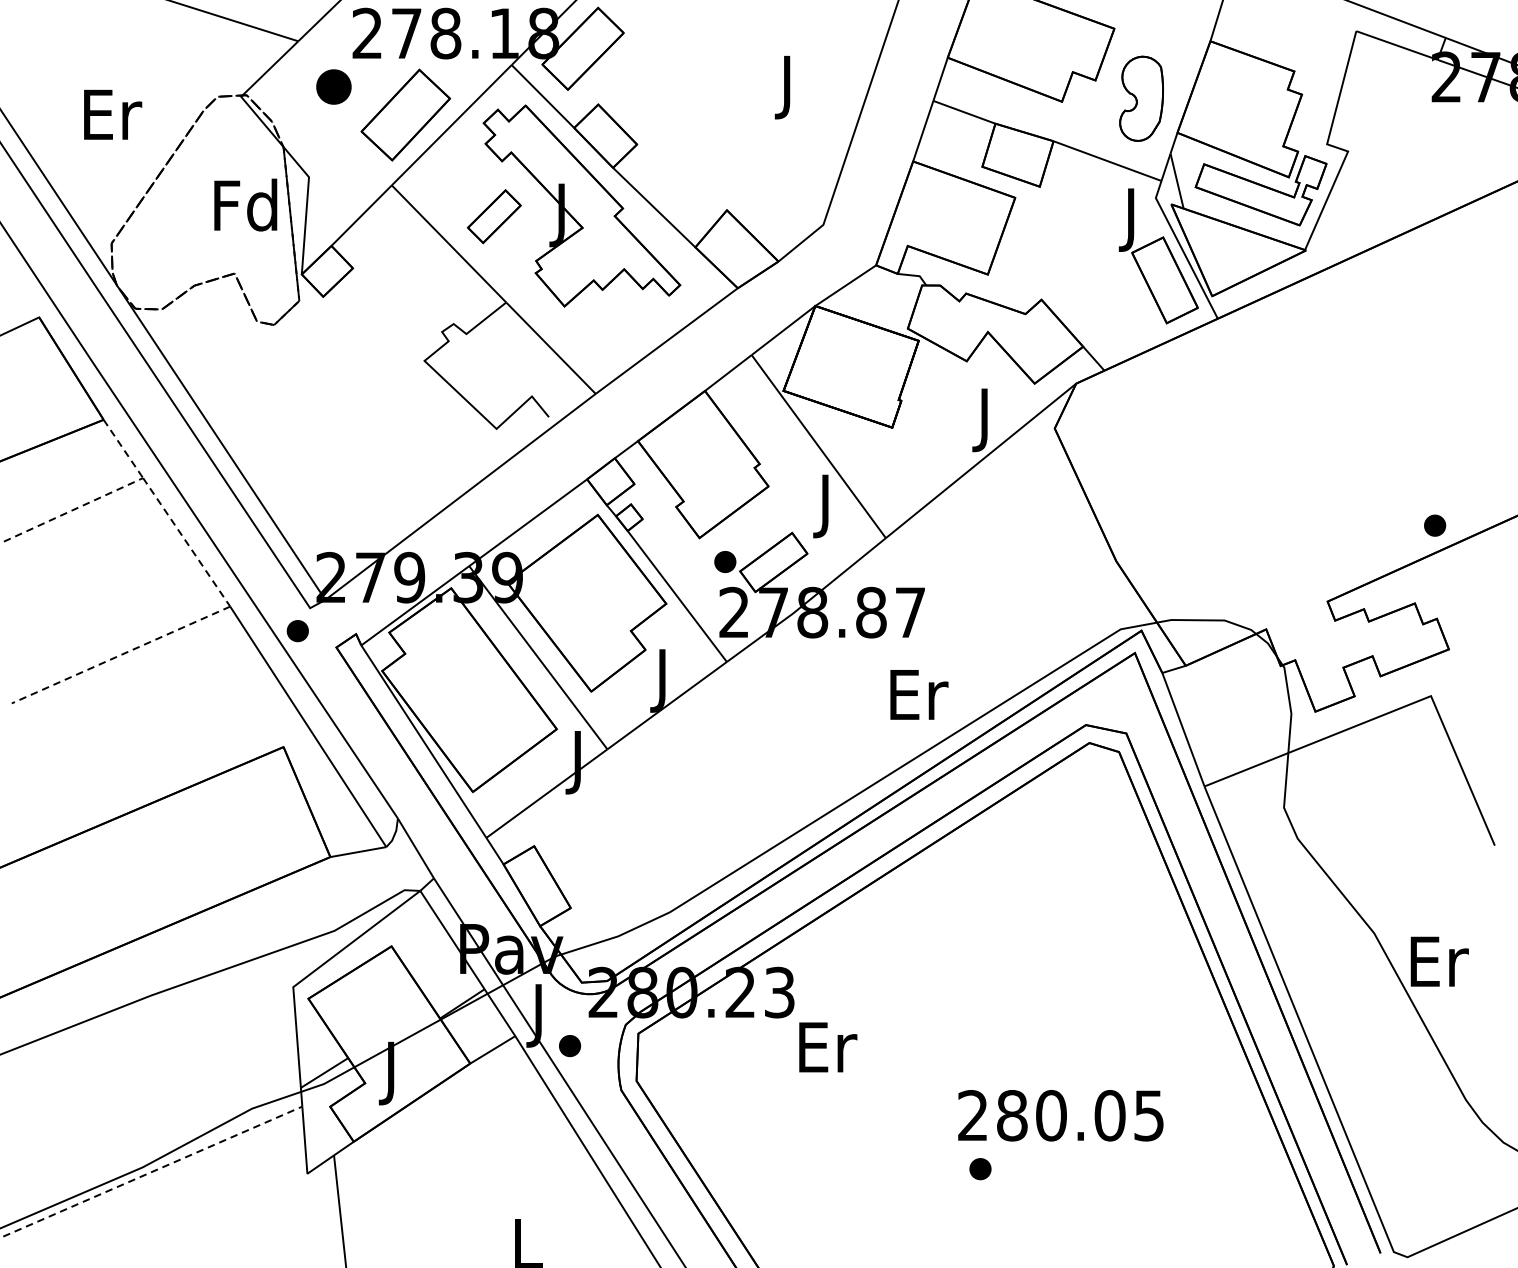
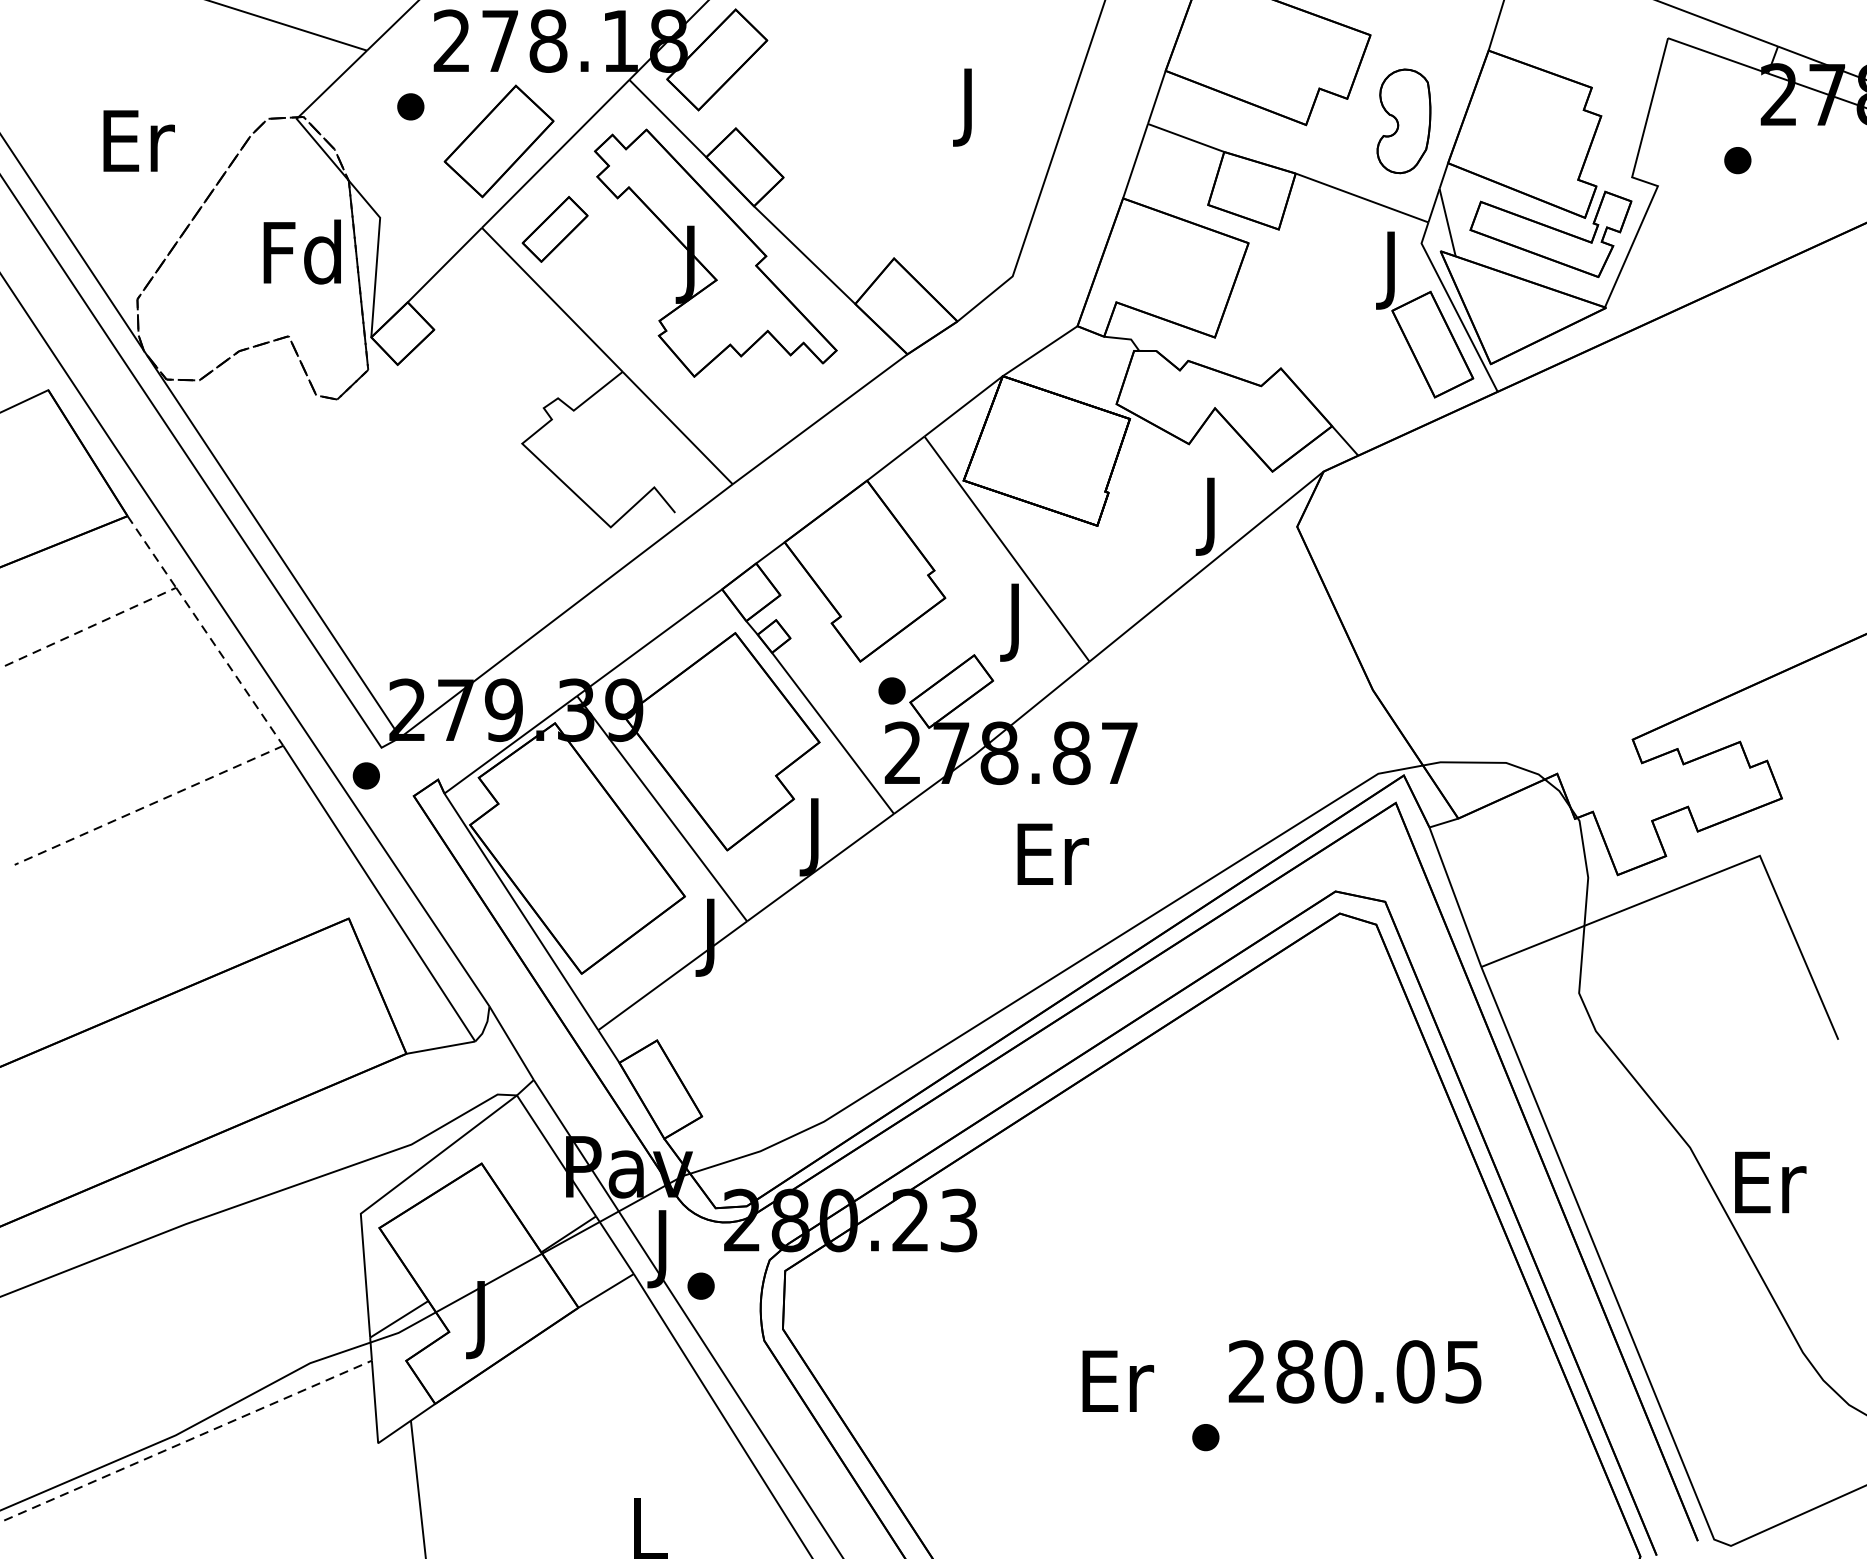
part: (333, 86) -> (410, 106), size x0.62
part: (494, 216) -> (555, 229), moved
part: (1435, 525) -> (1738, 160), moved
text: (919, 694) -> (1053, 853), moved
text: (828, 1047) -> (1118, 1381), moved
text: (1060, 1115) -> (1354, 1371), moved

